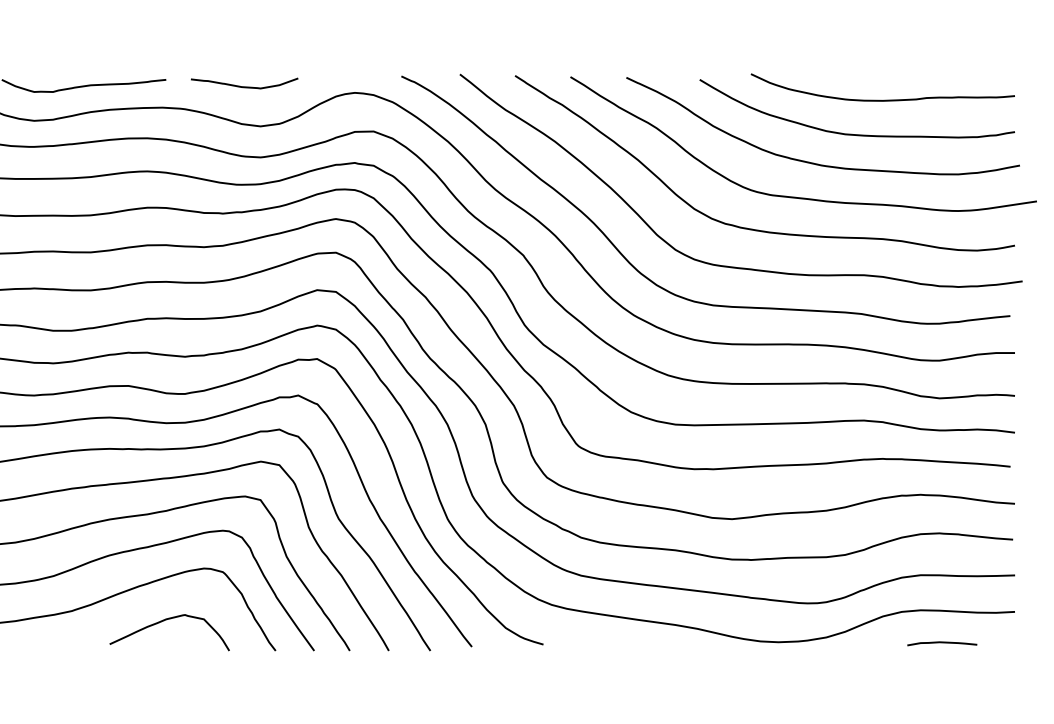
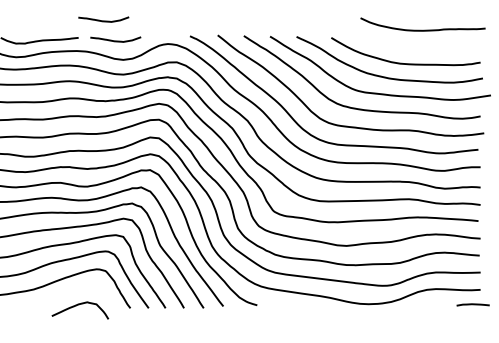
curve: (218, 43) -> (103, 20), added
curve: (881, 98) -> (422, 29), moved
curve: (168, 621) -> (79, 305), moved
line: (940, 642) -> (472, 304), moved

